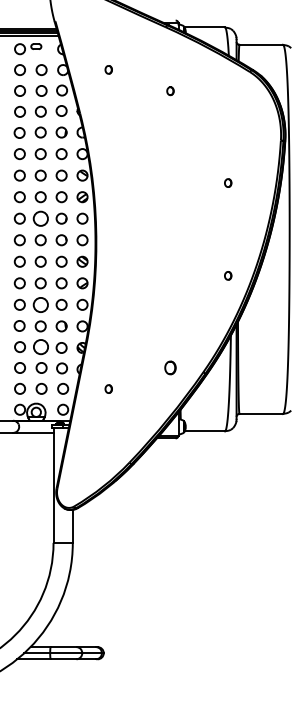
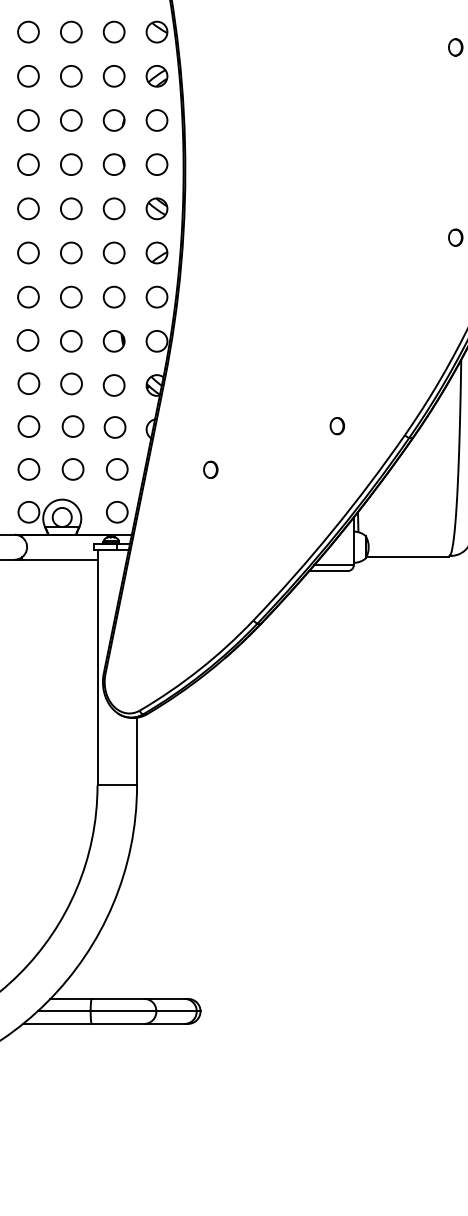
circle: (40, 218) -> (70, 120), size x0.71
circle: (40, 304) -> (70, 296), size x0.71
circle: (40, 347) -> (70, 384), size x0.71
part: (170, 367) -> (337, 425), size x0.62

